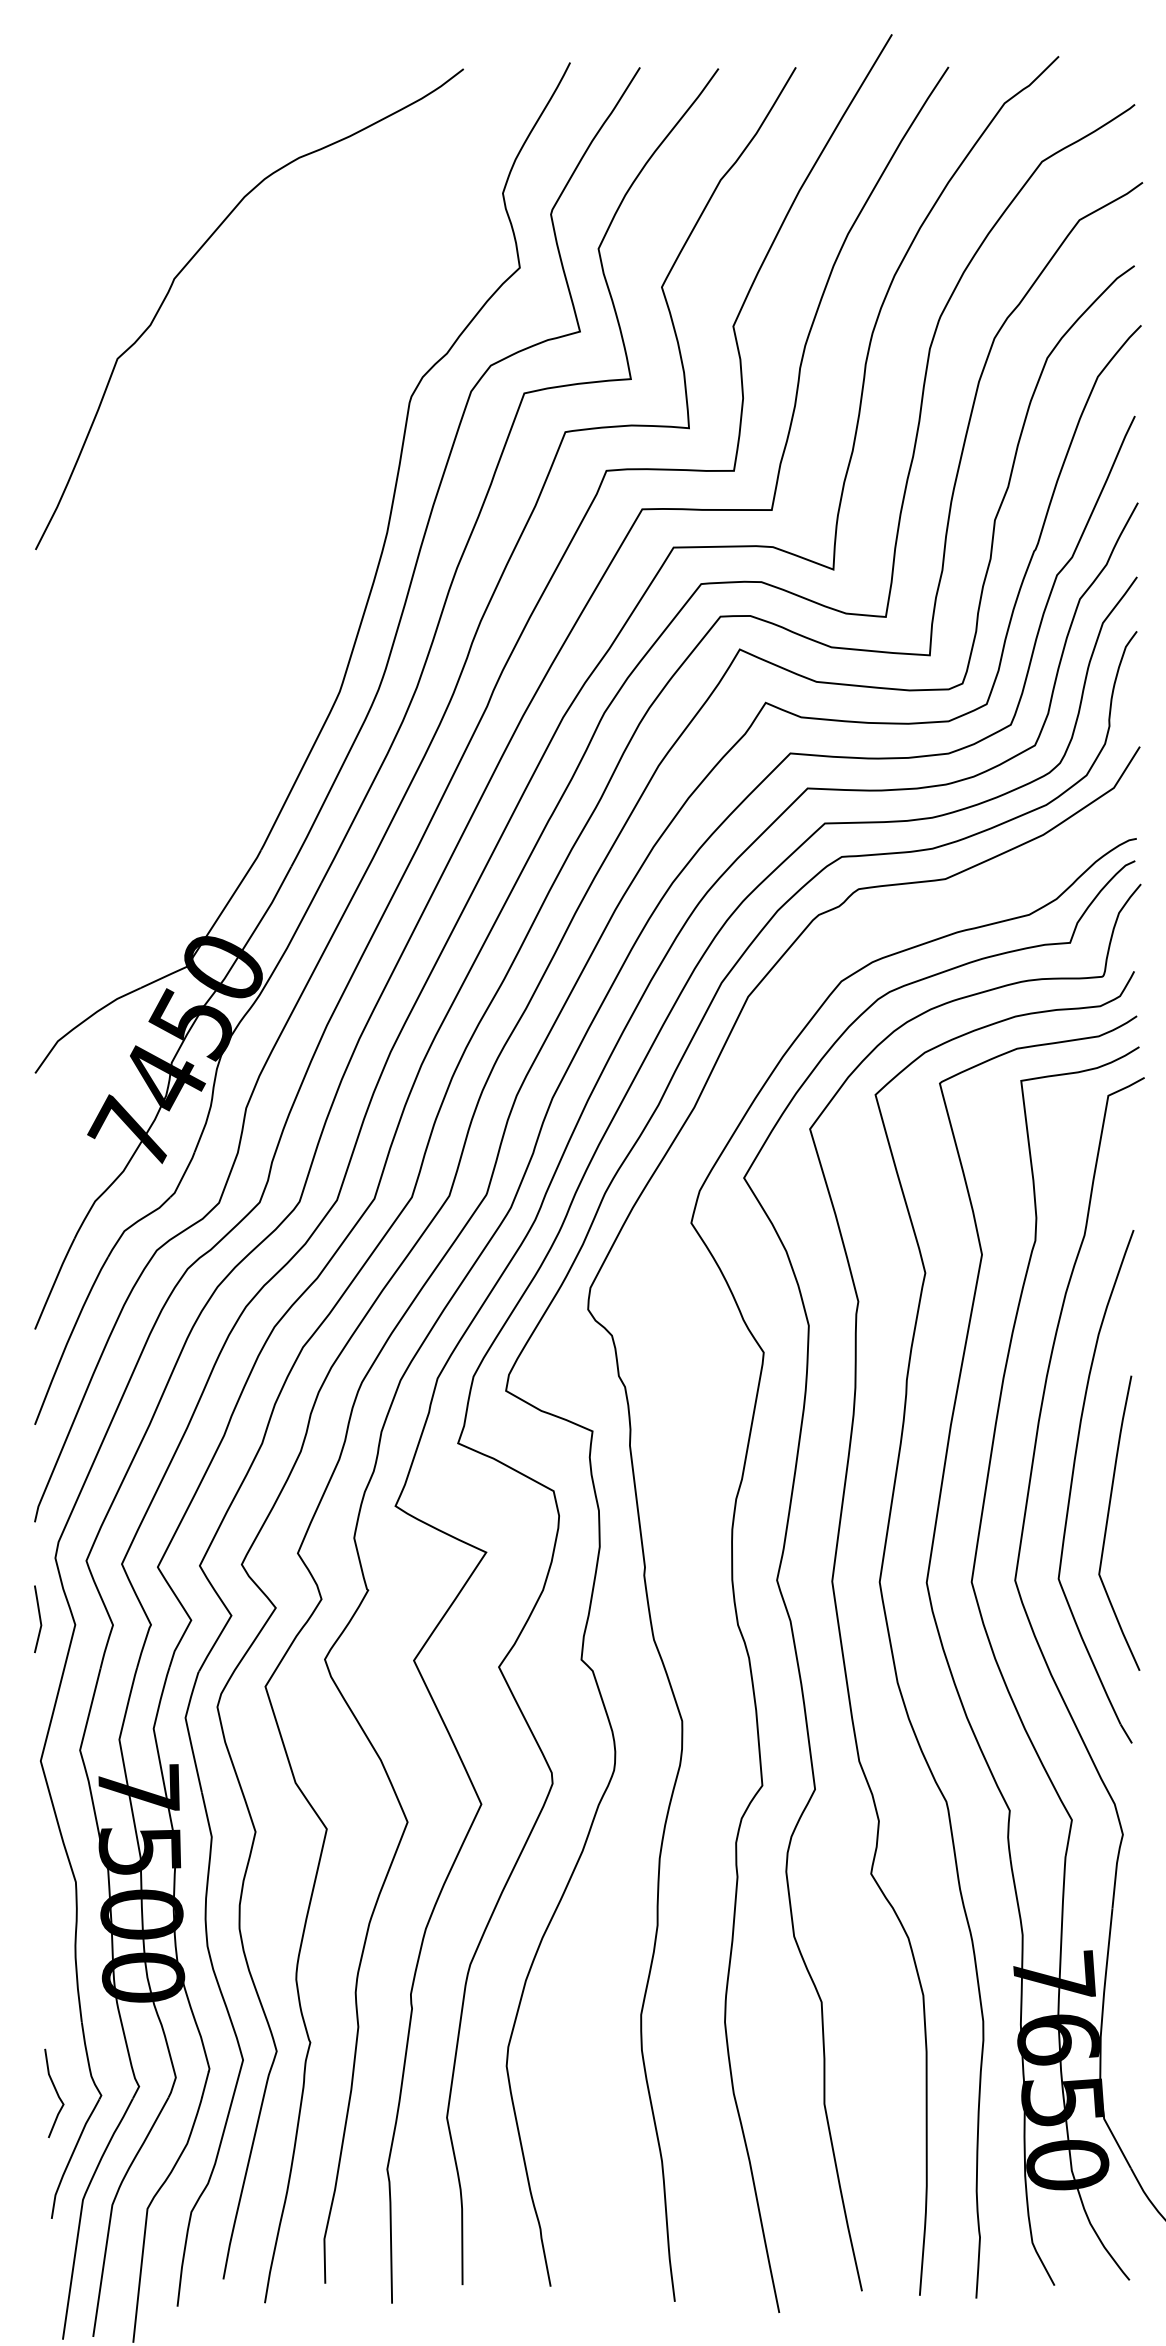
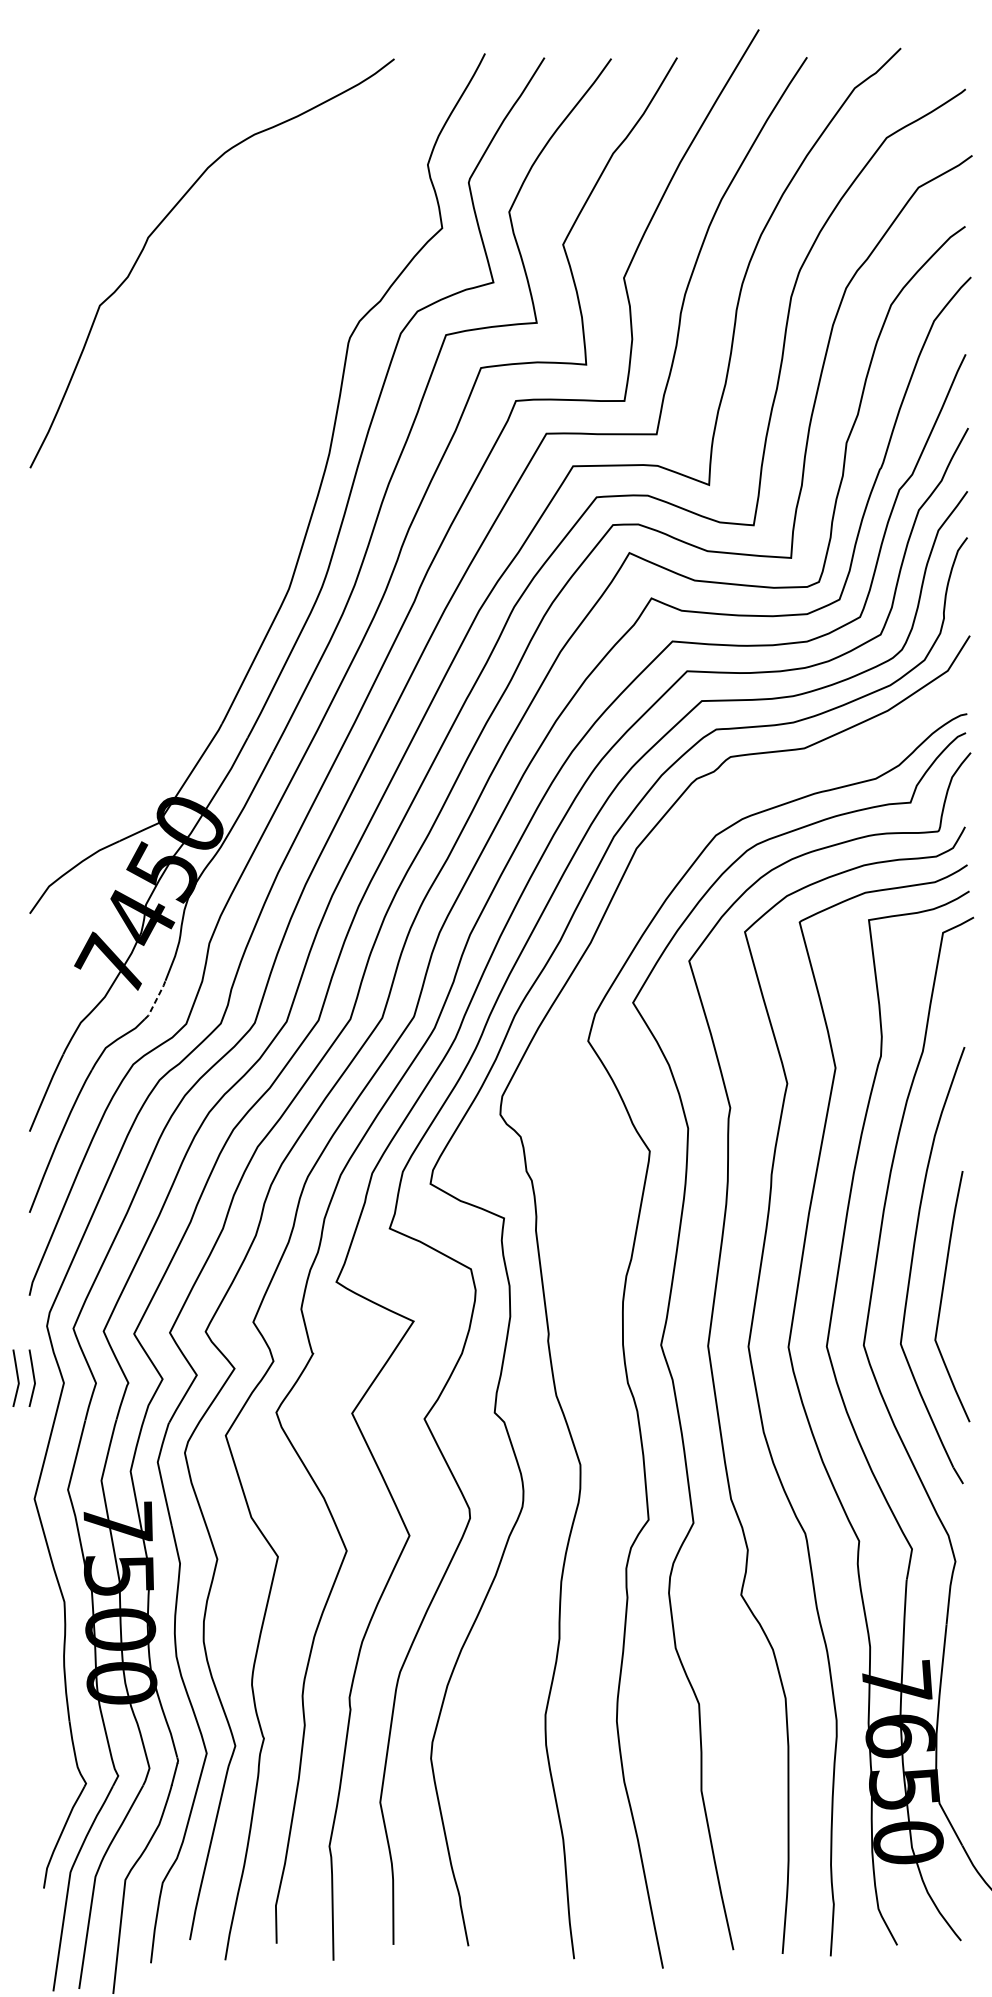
line: (183, 1175) -> (156, 1000), solid -> dashed
line: (20, 1619) -> (17, 1378), added
curve: (56, 2093) -> (47, 1781), removed

